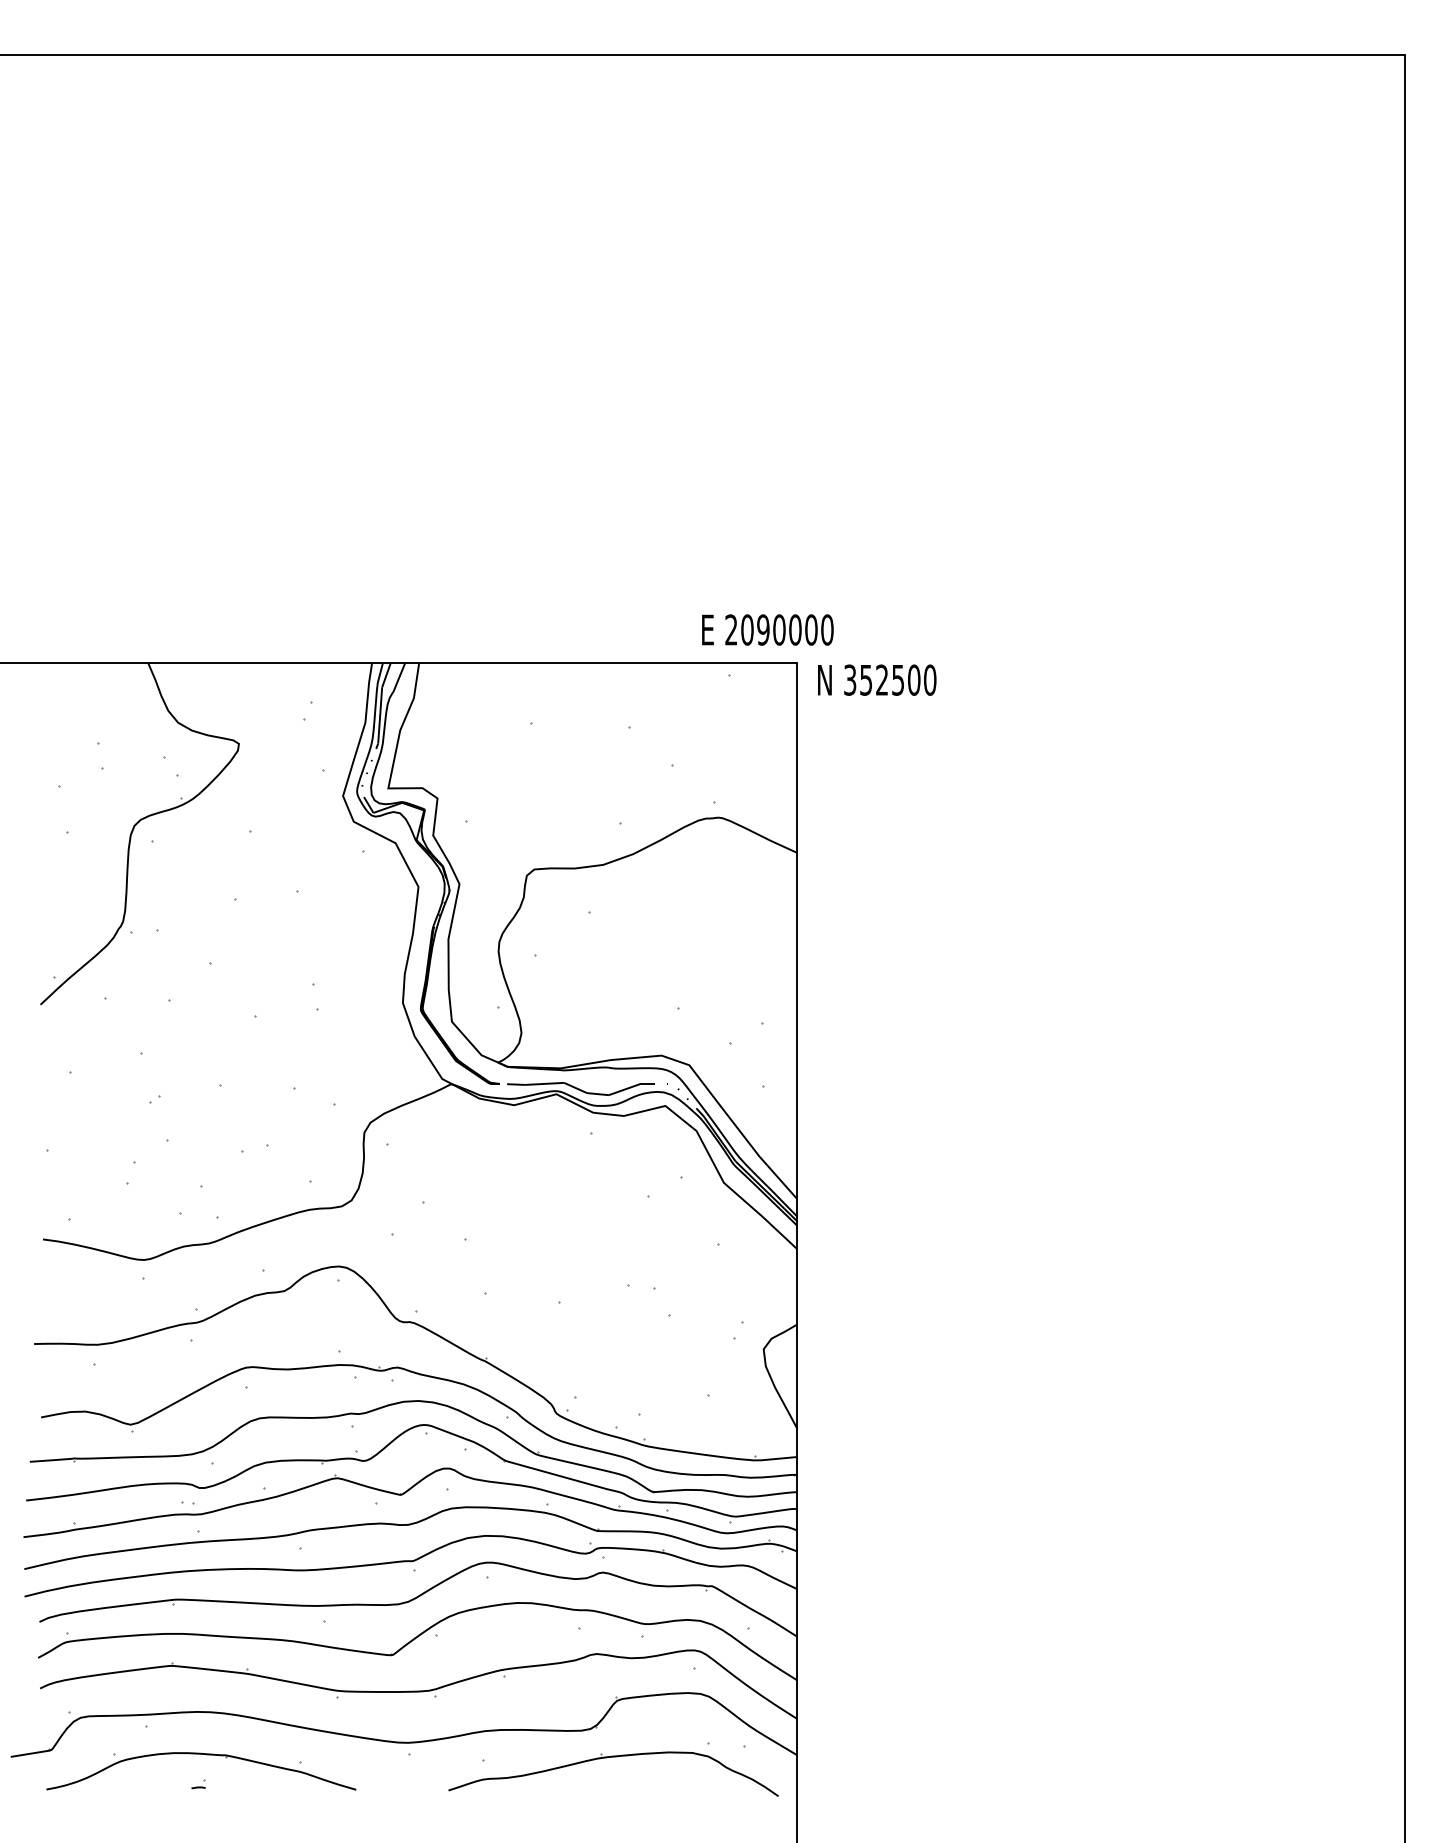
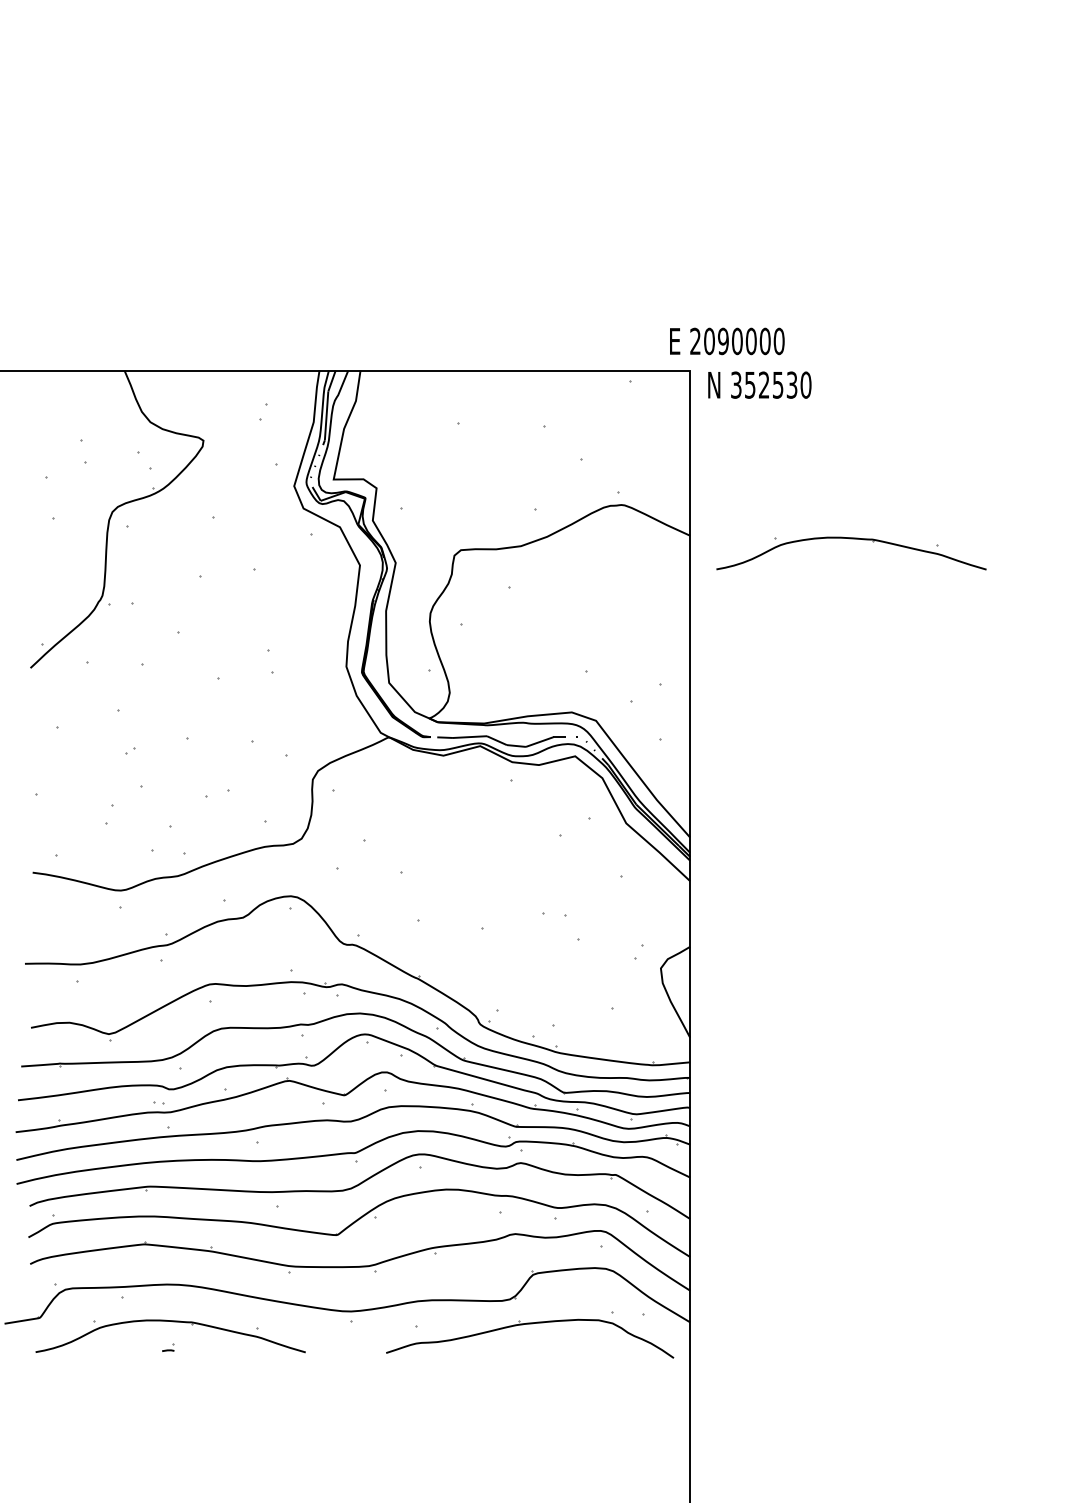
text: (767, 629) -> (726, 340), moved
text: (914, 679) -> (792, 384), 352500 -> 352530
part: (987, 857) -> (855, 539), added

